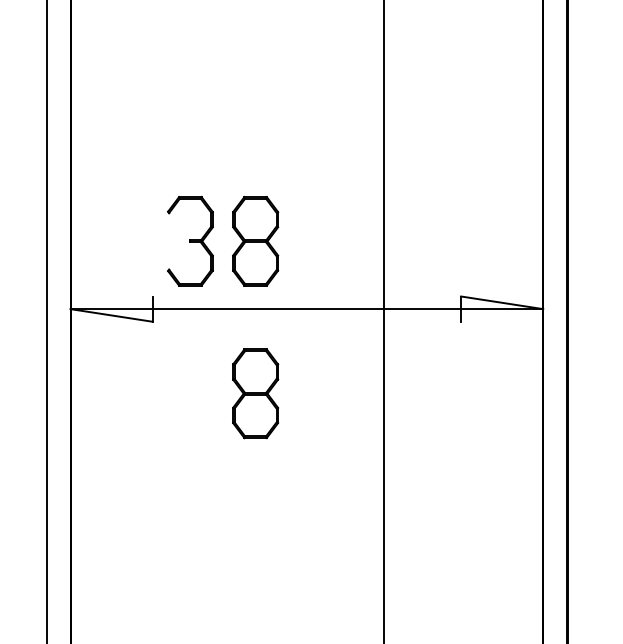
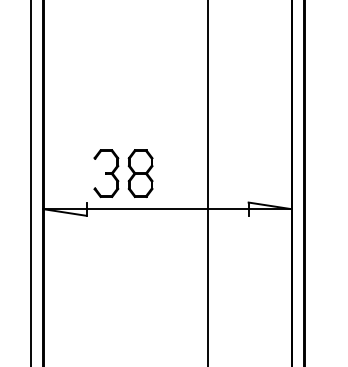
part: (255, 393) -> (140, 253), removed

